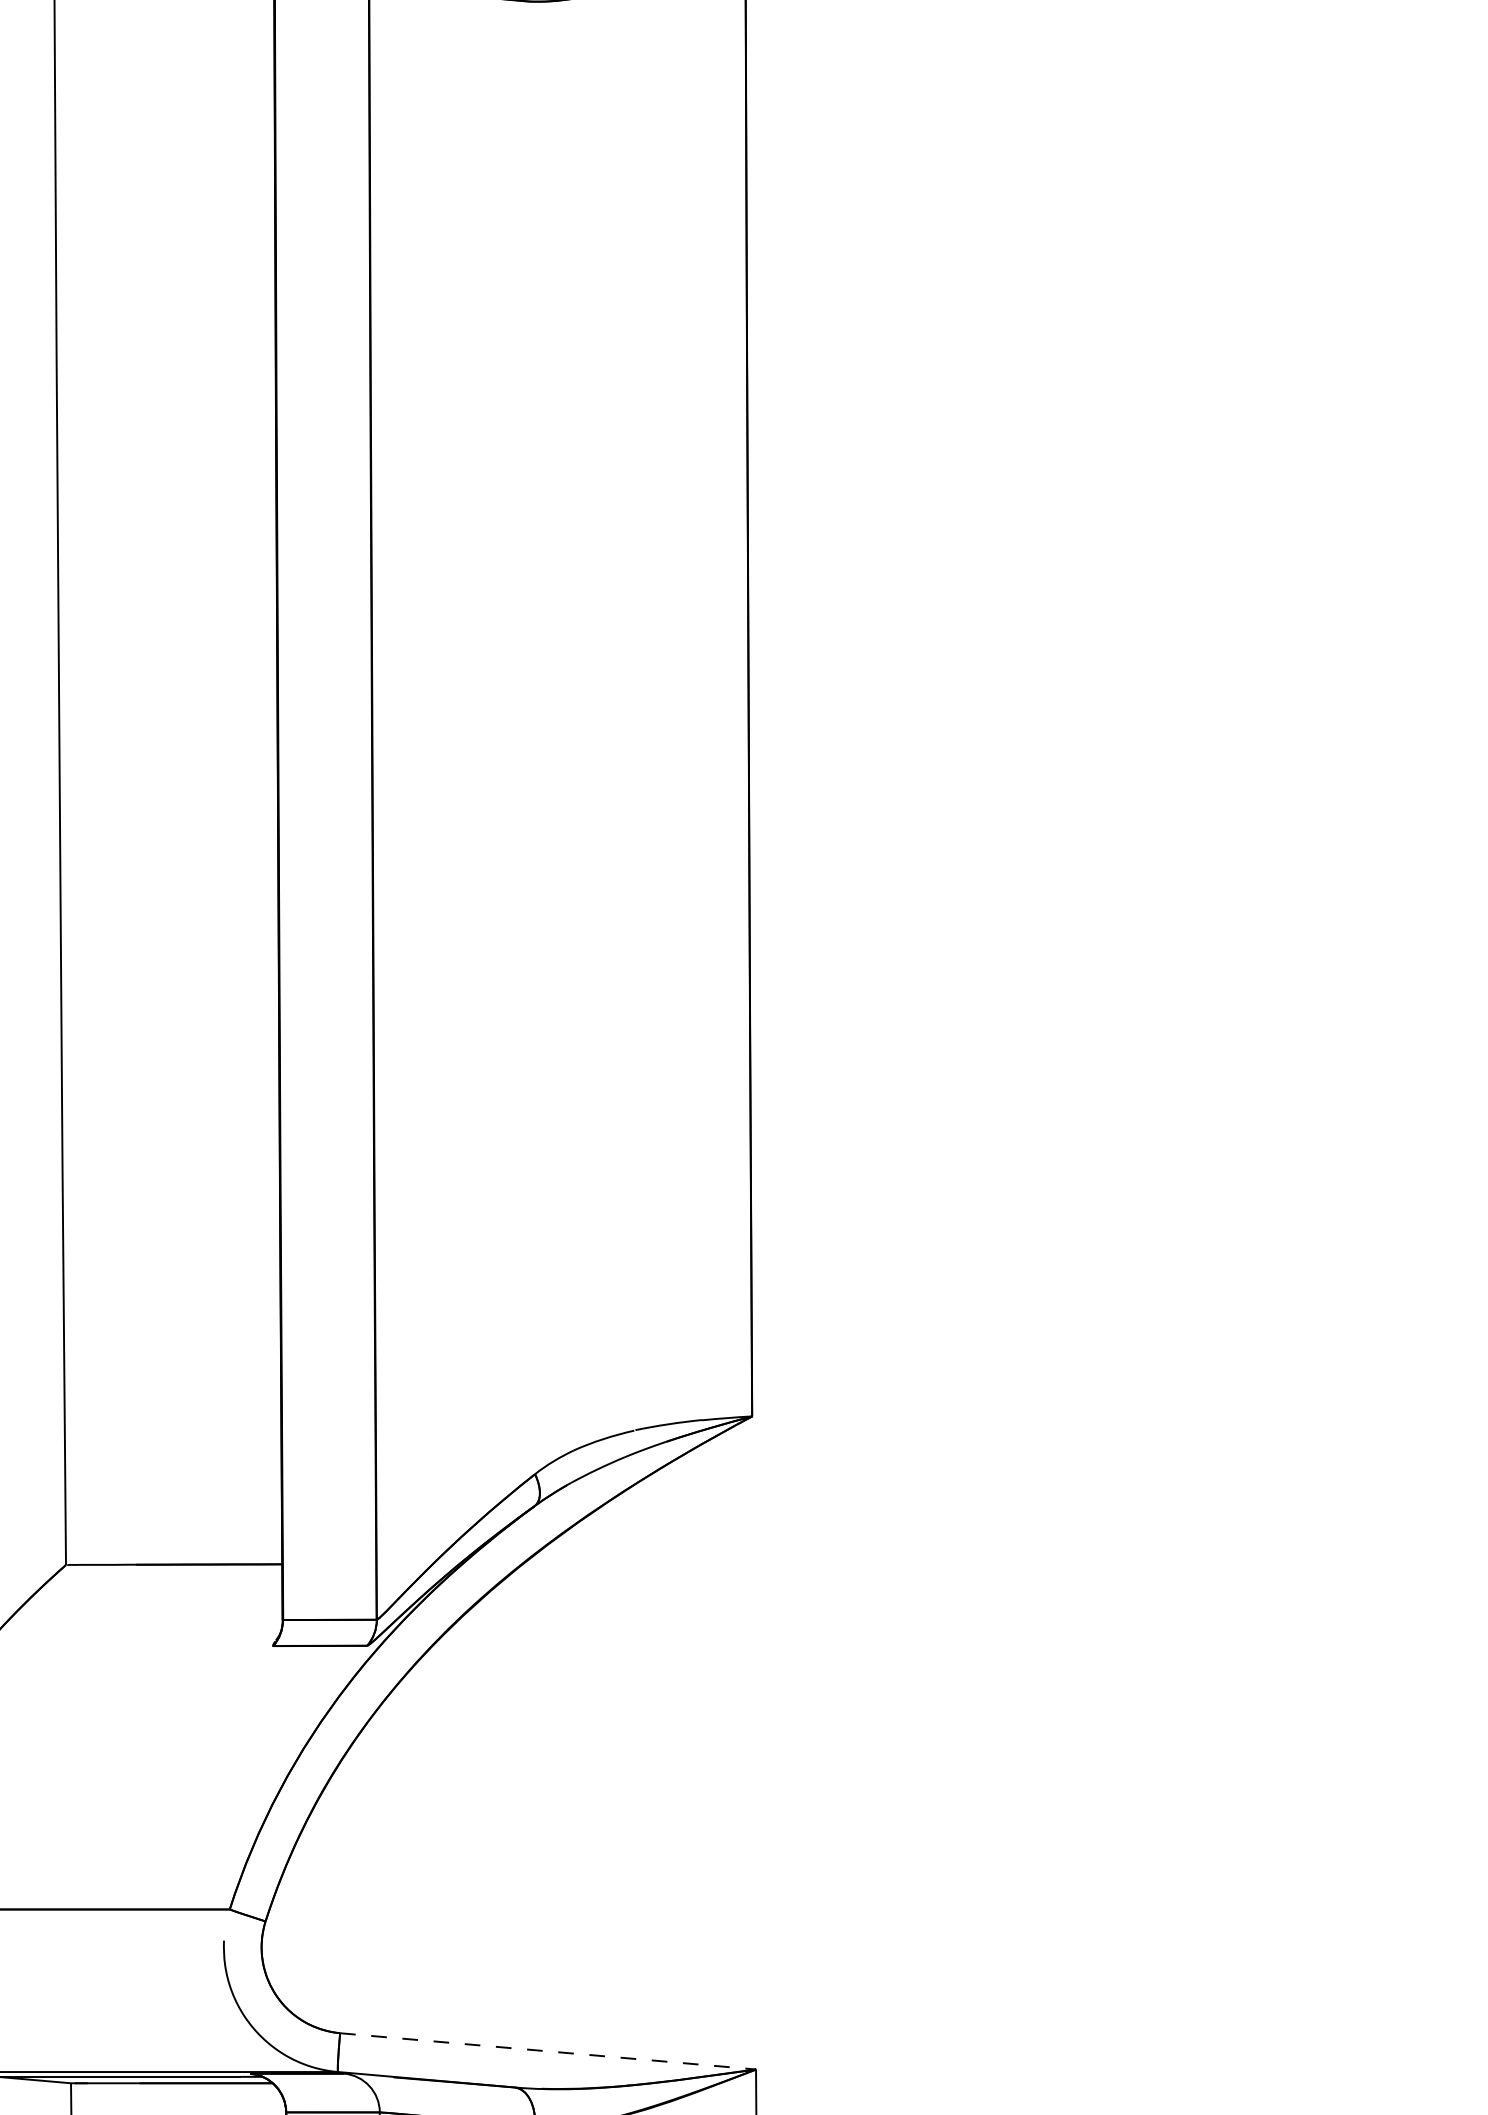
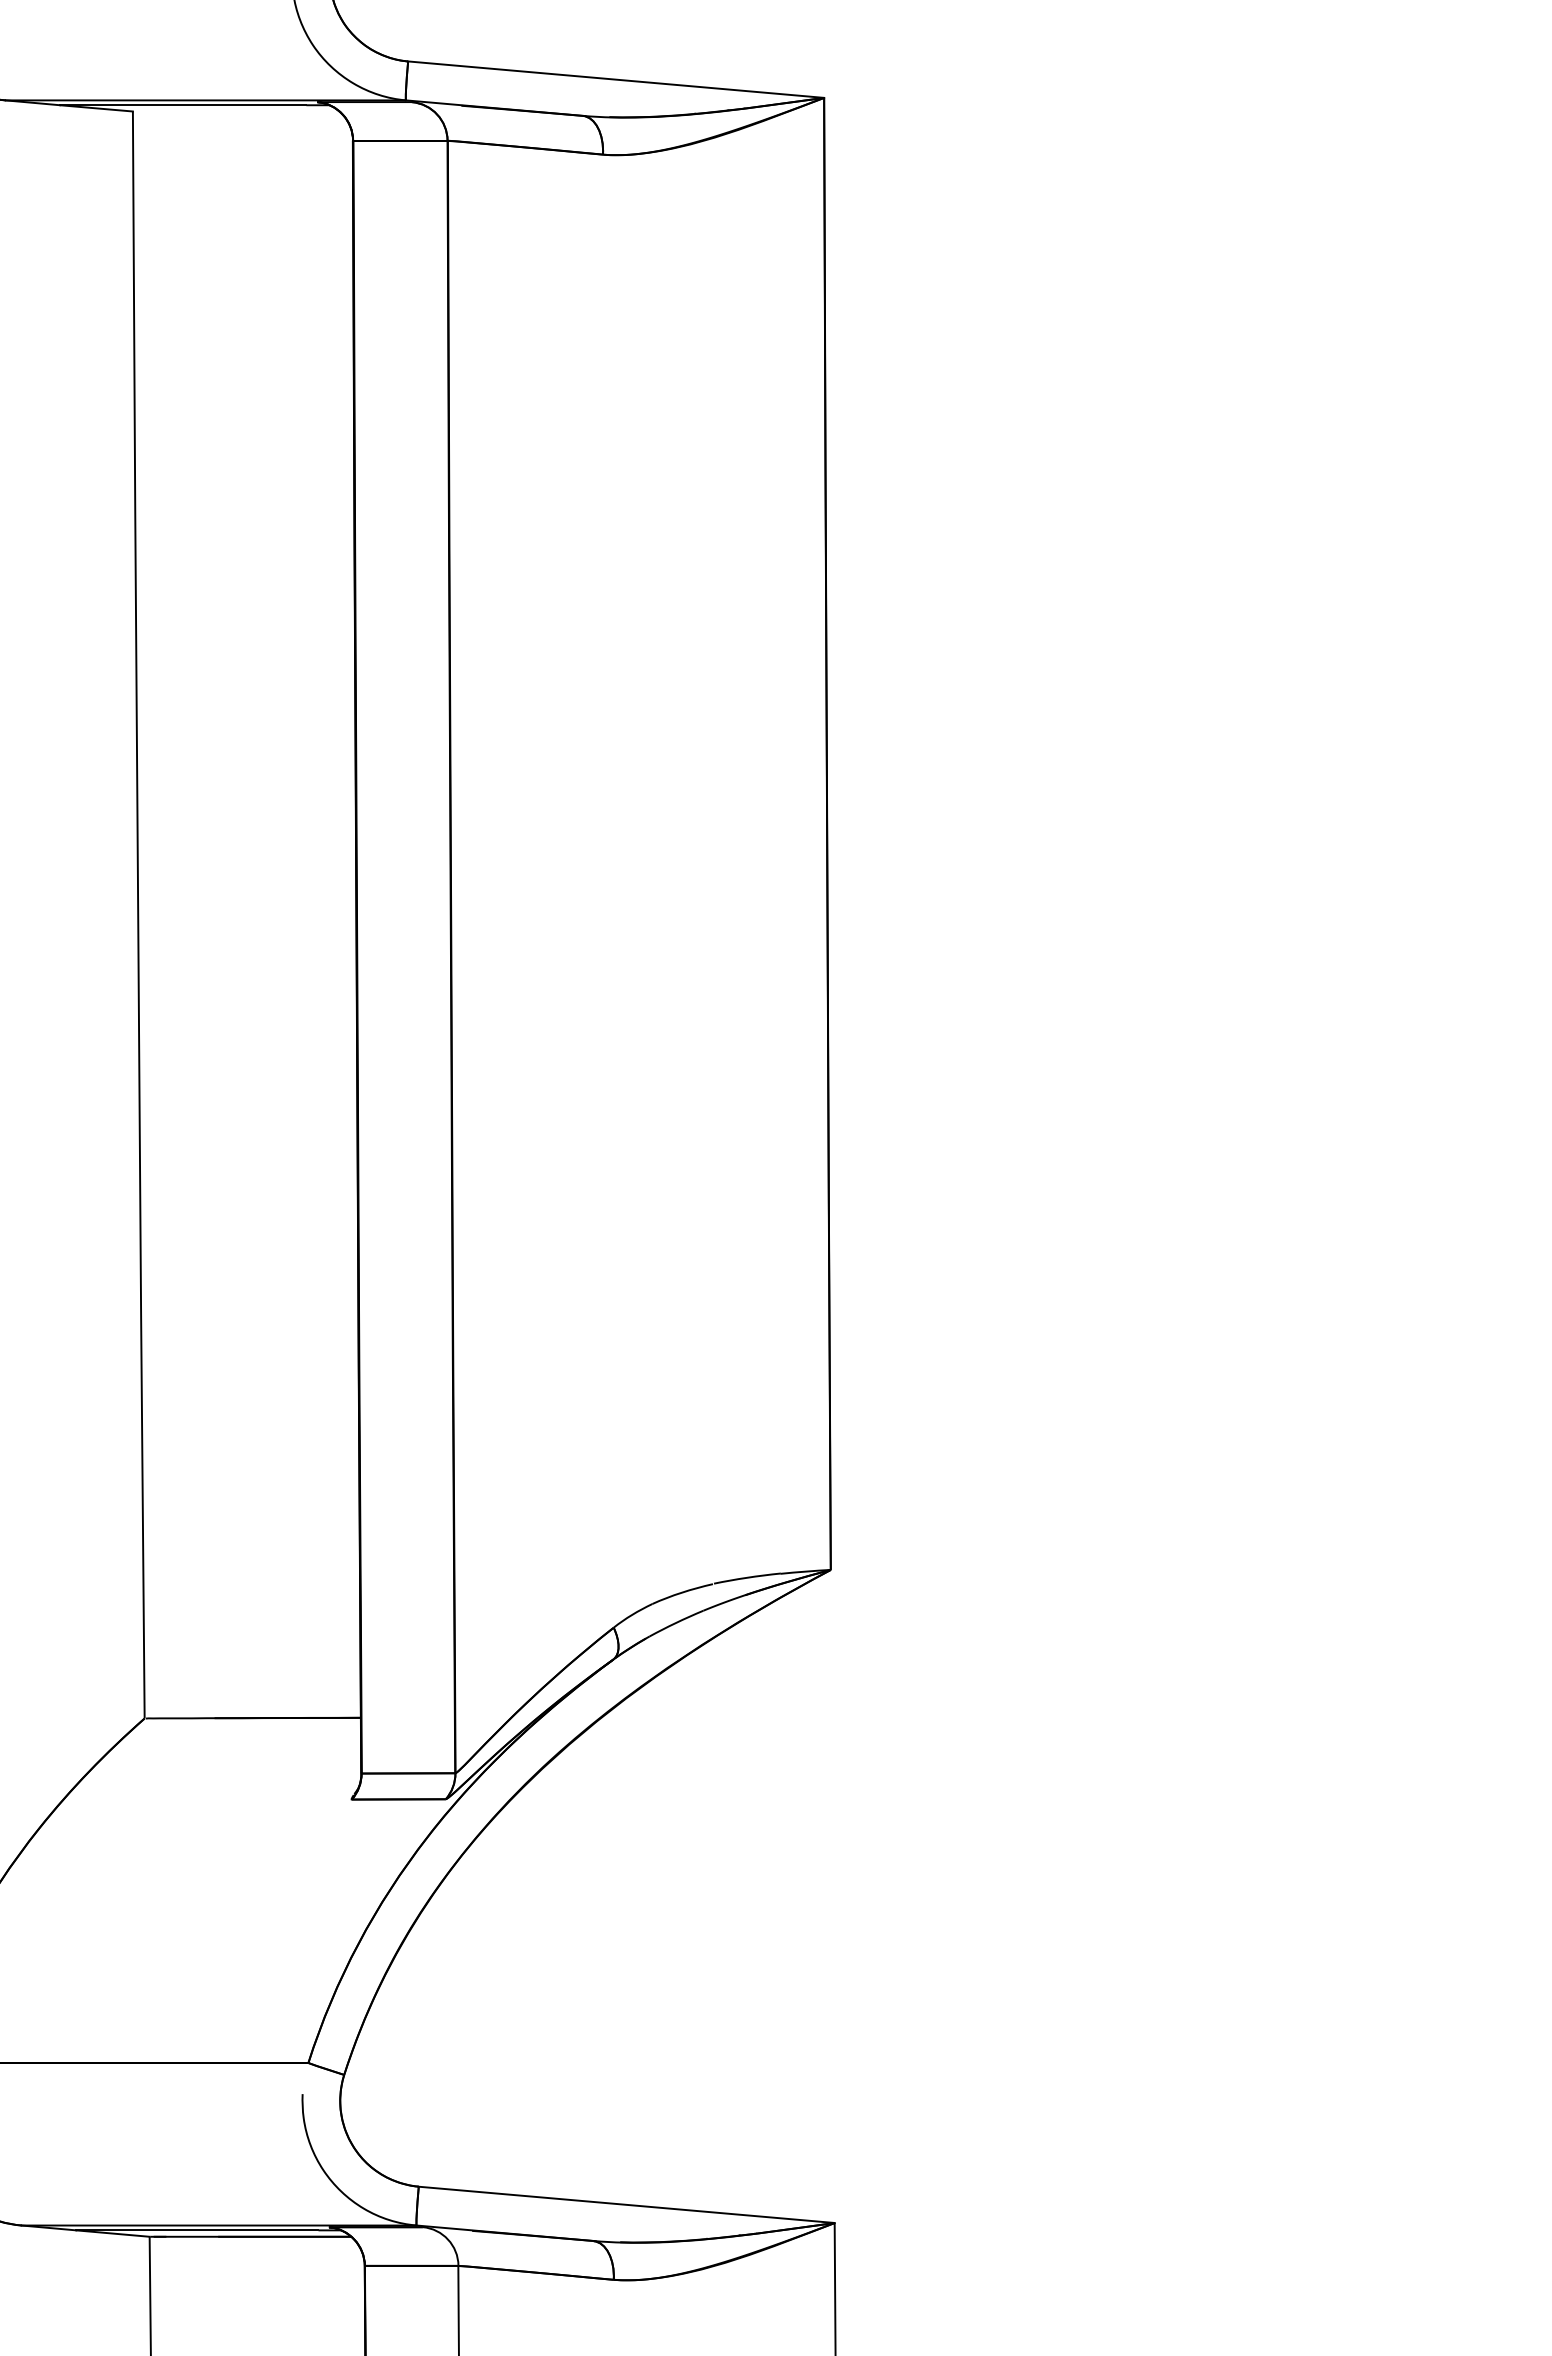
line: (547, 2051) -> (626, 2204), dashed -> solid

